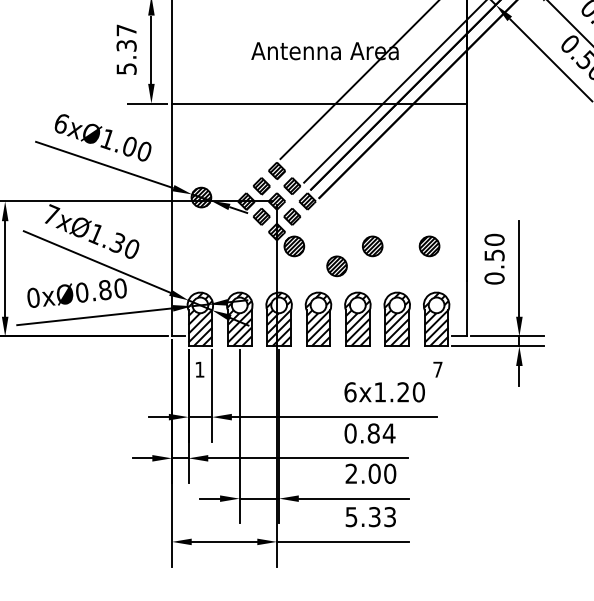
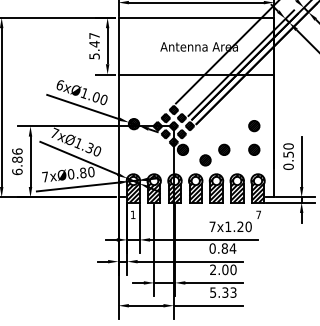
text: (126, 44) -> (94, 43), 5.37 -> 5.47
part: (429, 202) -> (254, 126), added
text: (33, 296) -> (45, 176), 0xØ0.80 -> 7xØ0.80
text: (350, 391) -> (212, 226), 6x1.20 -> 7x1.20

